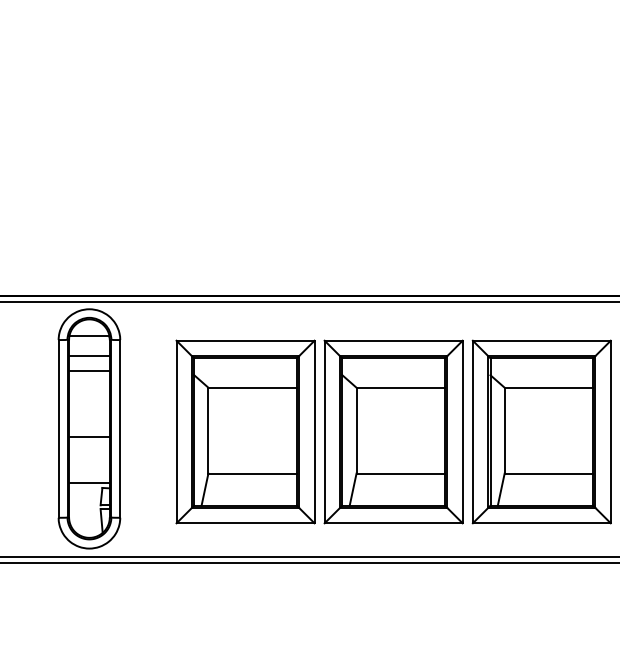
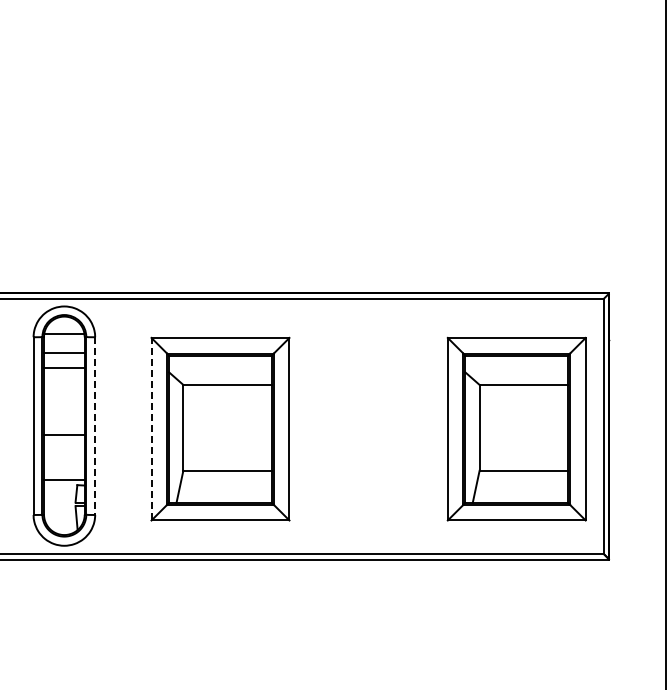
line: (120, 429) -> (95, 426), solid -> dashed
line: (176, 431) -> (151, 428), solid -> dashed
part: (393, 431) -> (368, 428), removed

